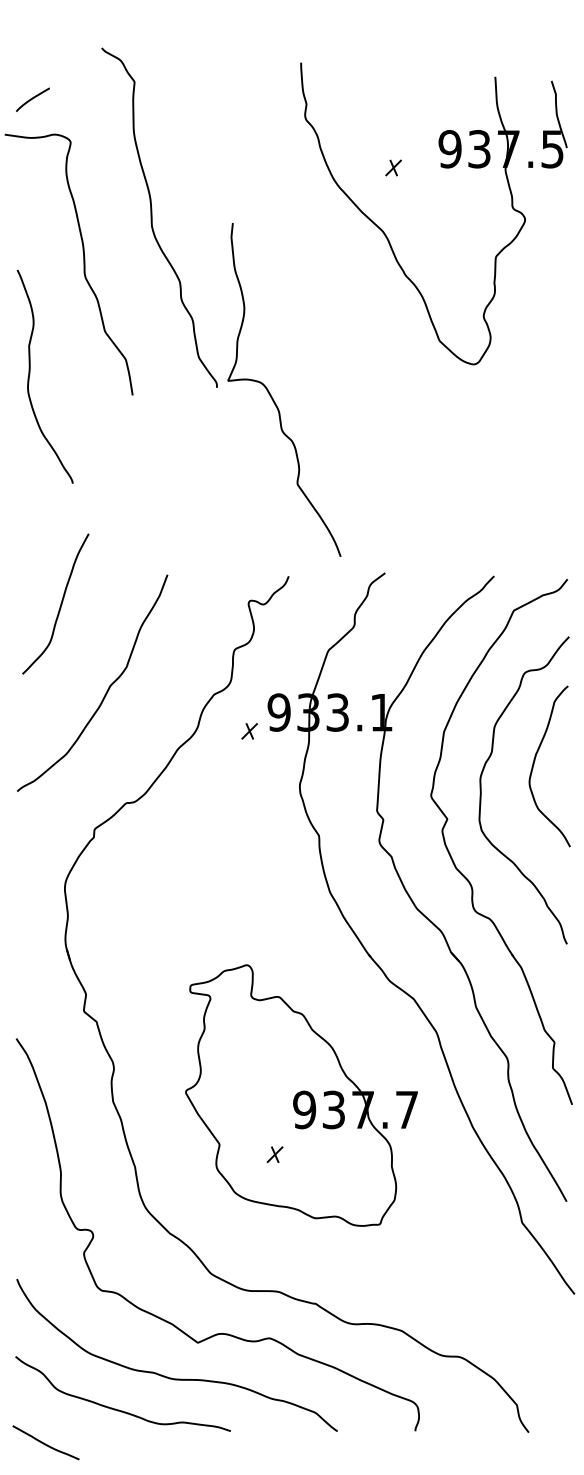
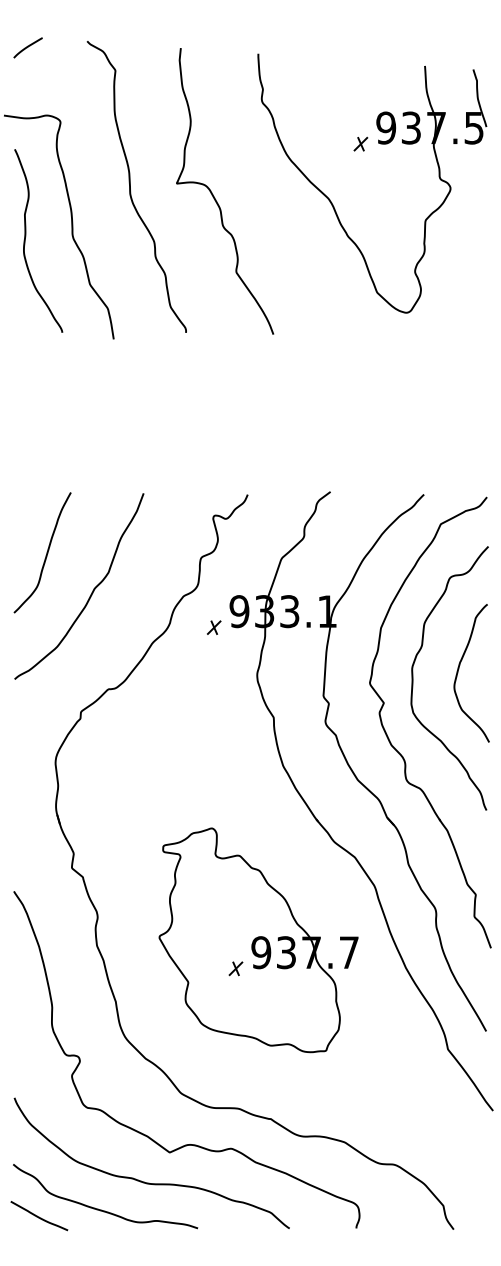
curve: (32, 99) -> (27, 47), moved
part: (393, 167) -> (360, 143), moved
curve: (30, 374) -> (26, 239), moved
curve: (272, 396) -> (214, 196), moved
curve: (60, 603) -> (46, 552), moved
curve: (534, 764) -> (458, 671), moved
part: (274, 1154) -> (235, 968), moved
curve: (45, 1443) -> (38, 1216), moved

